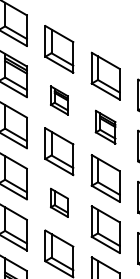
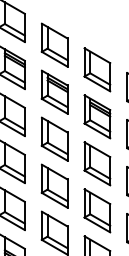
part: (59, 100) -> (54, 92), size x1.67
part: (105, 126) -> (97, 116), size x1.43
part: (59, 202) -> (54, 185), size x1.67

